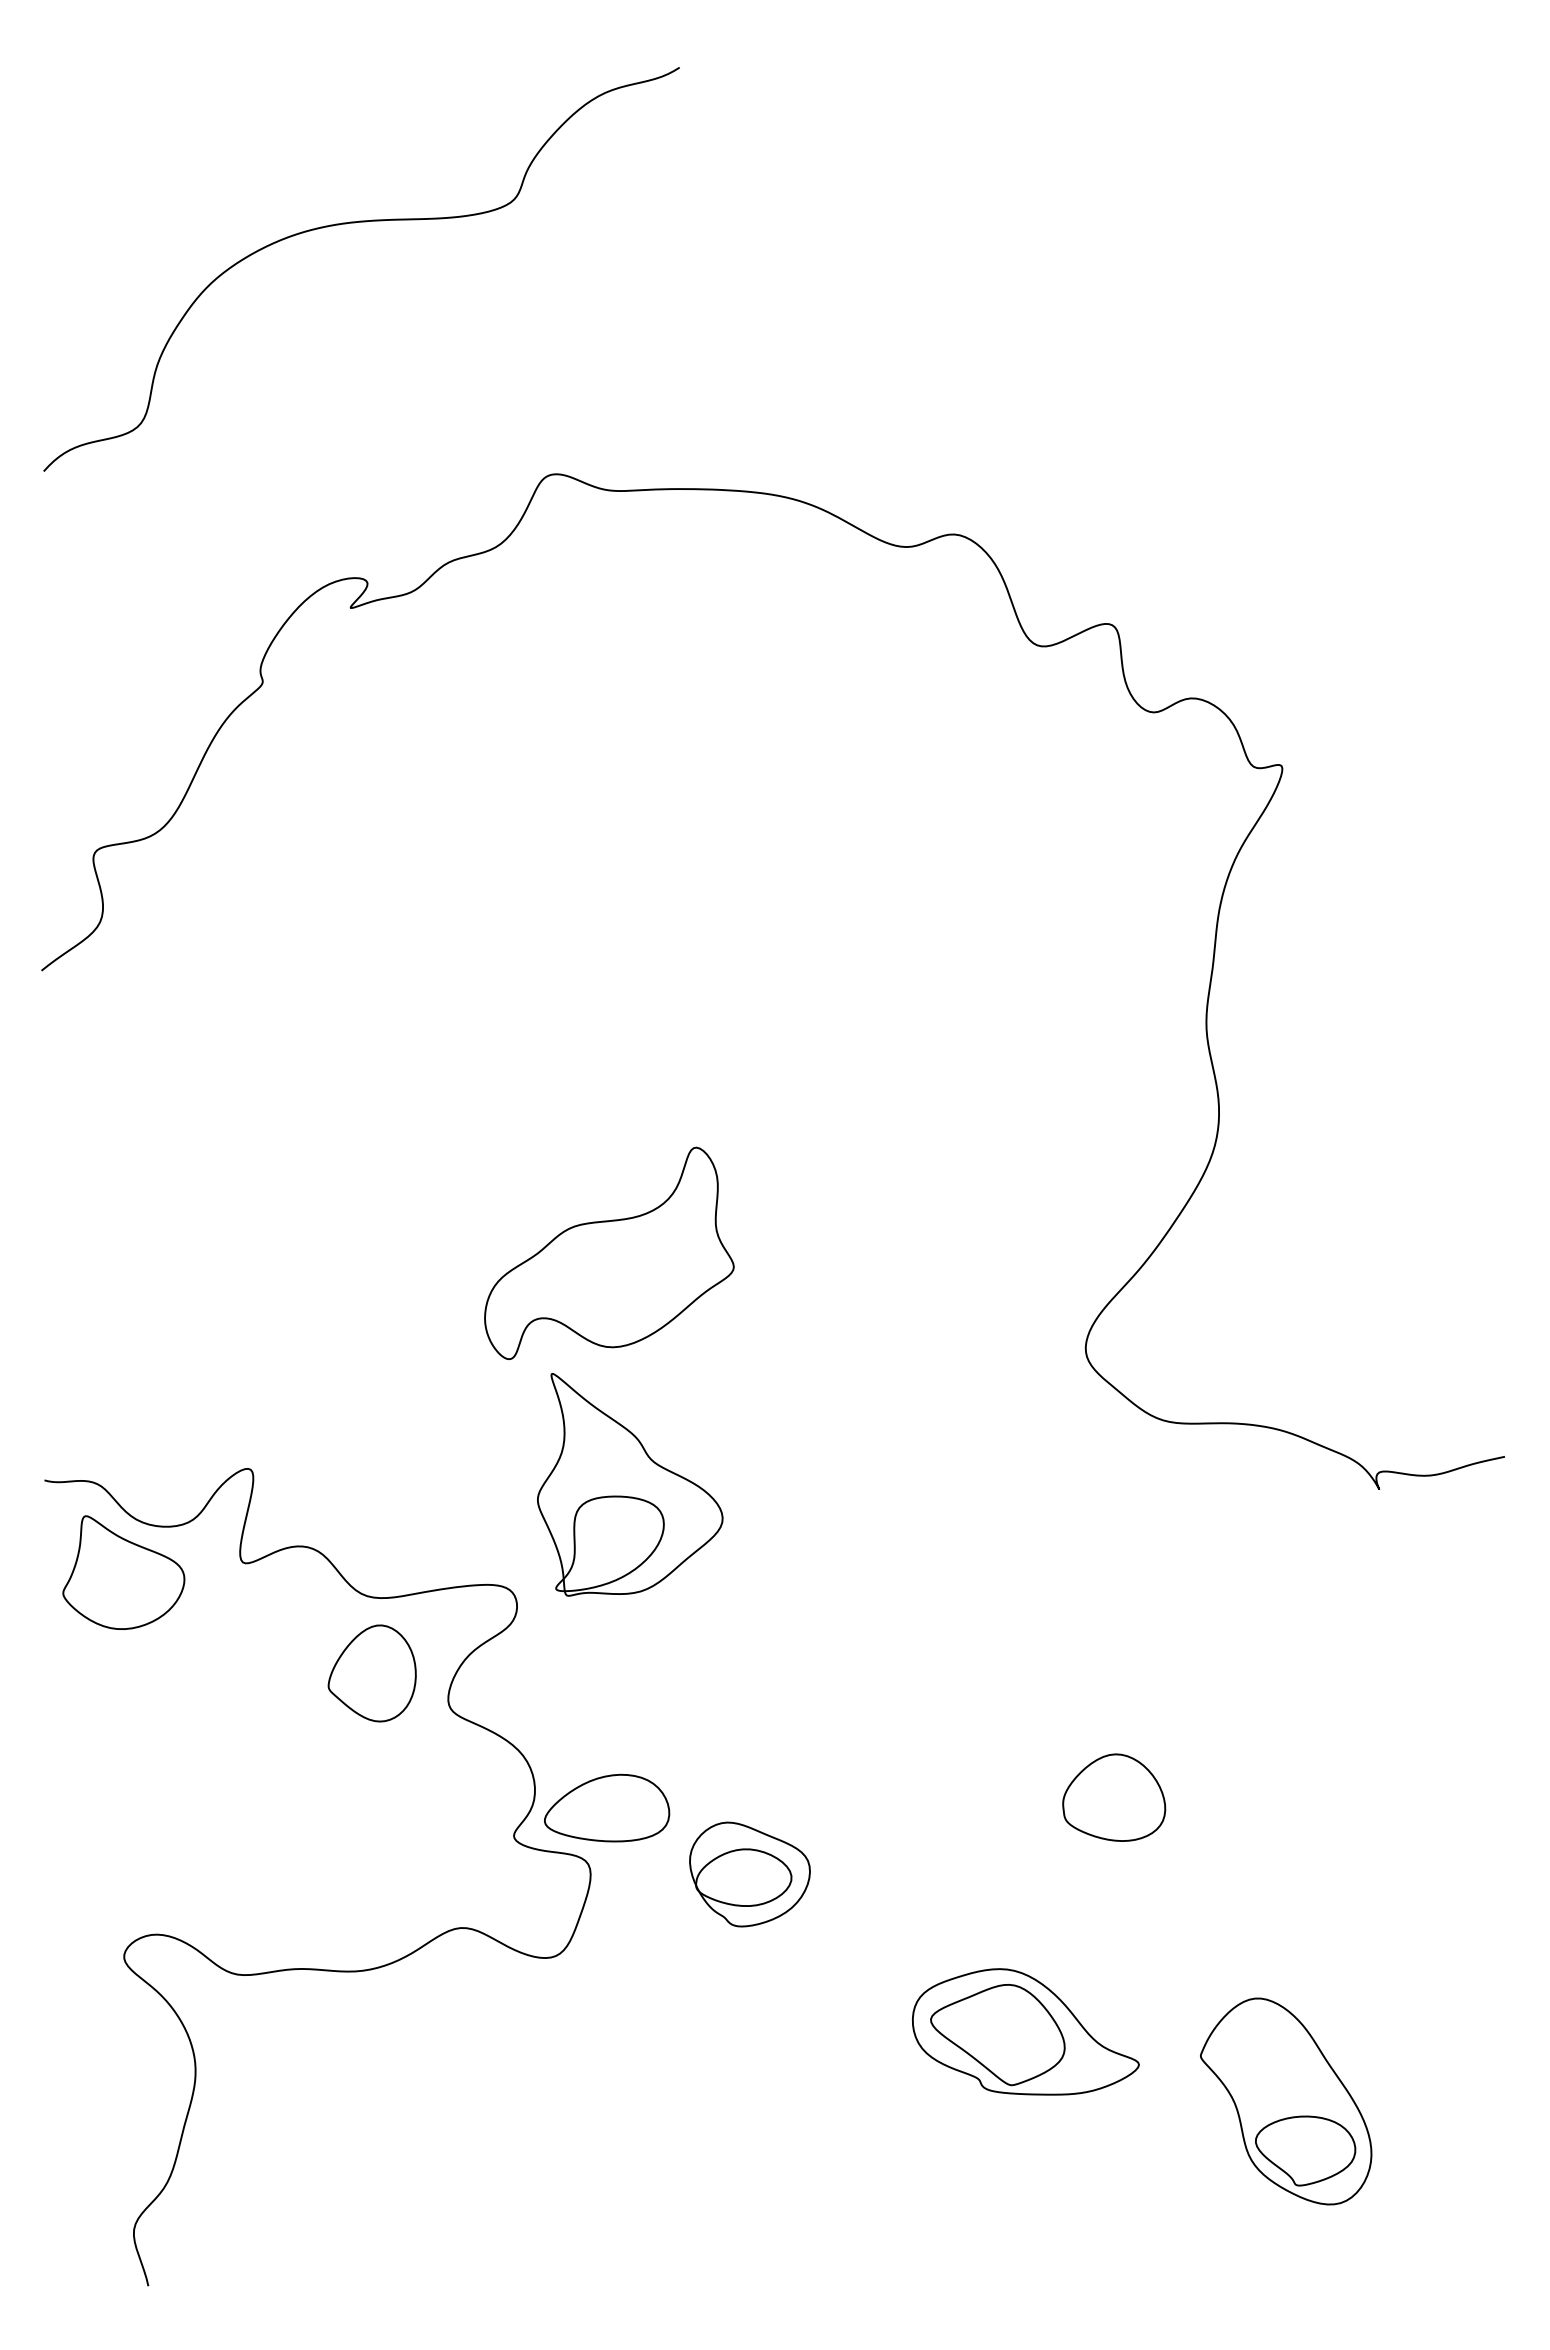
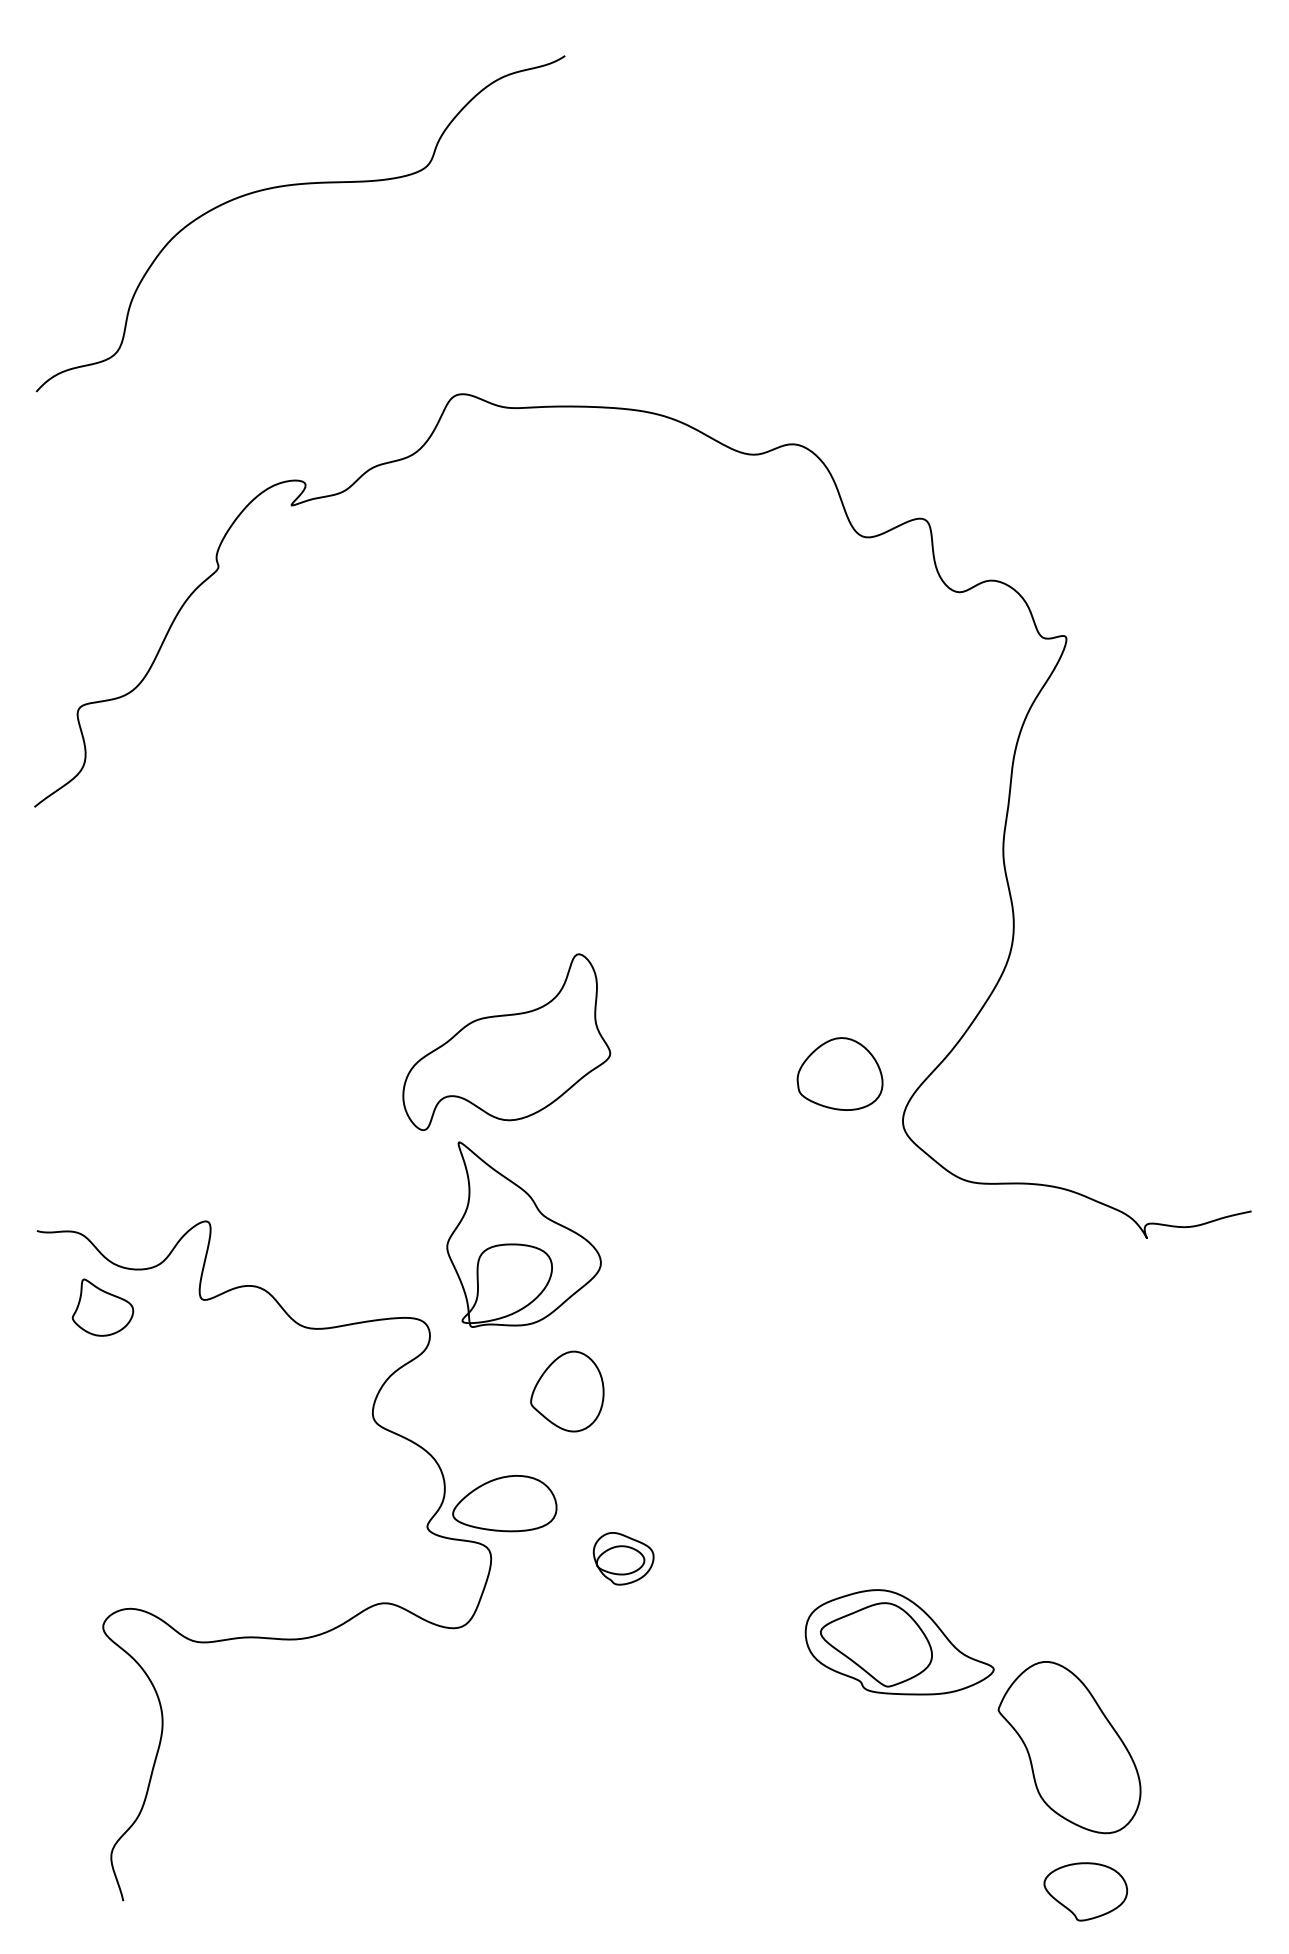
part: (123, 1572) -> (102, 1307), size x0.6
part: (371, 1673) -> (566, 1391), moved
part: (1114, 1797) -> (840, 1073), moved
part: (749, 1874) -> (623, 1558), size x0.6
part: (1025, 2031) -> (899, 1641), moved
part: (1305, 2150) -> (1085, 1891), moved

